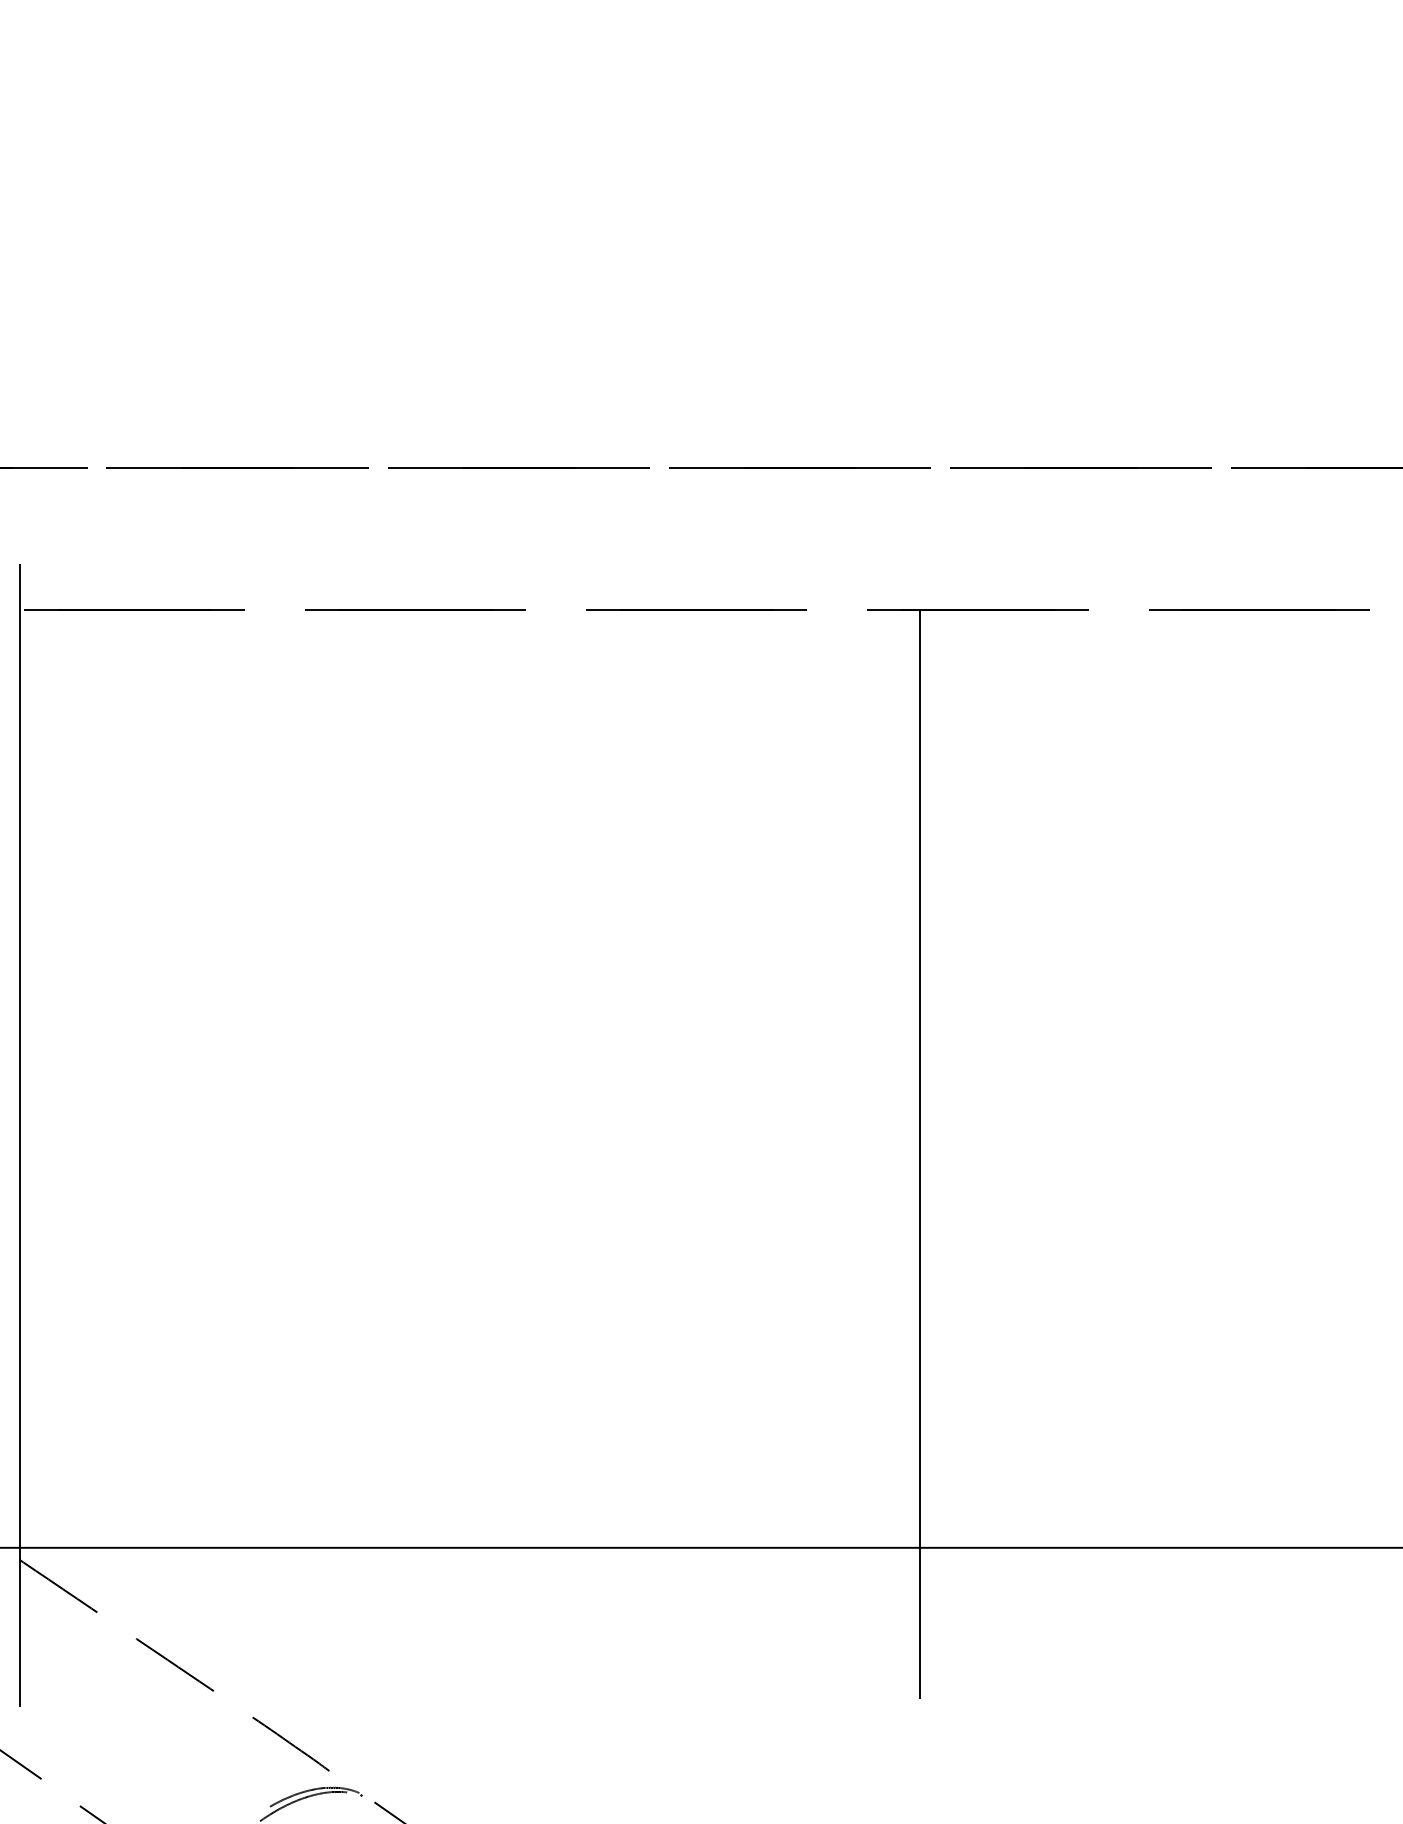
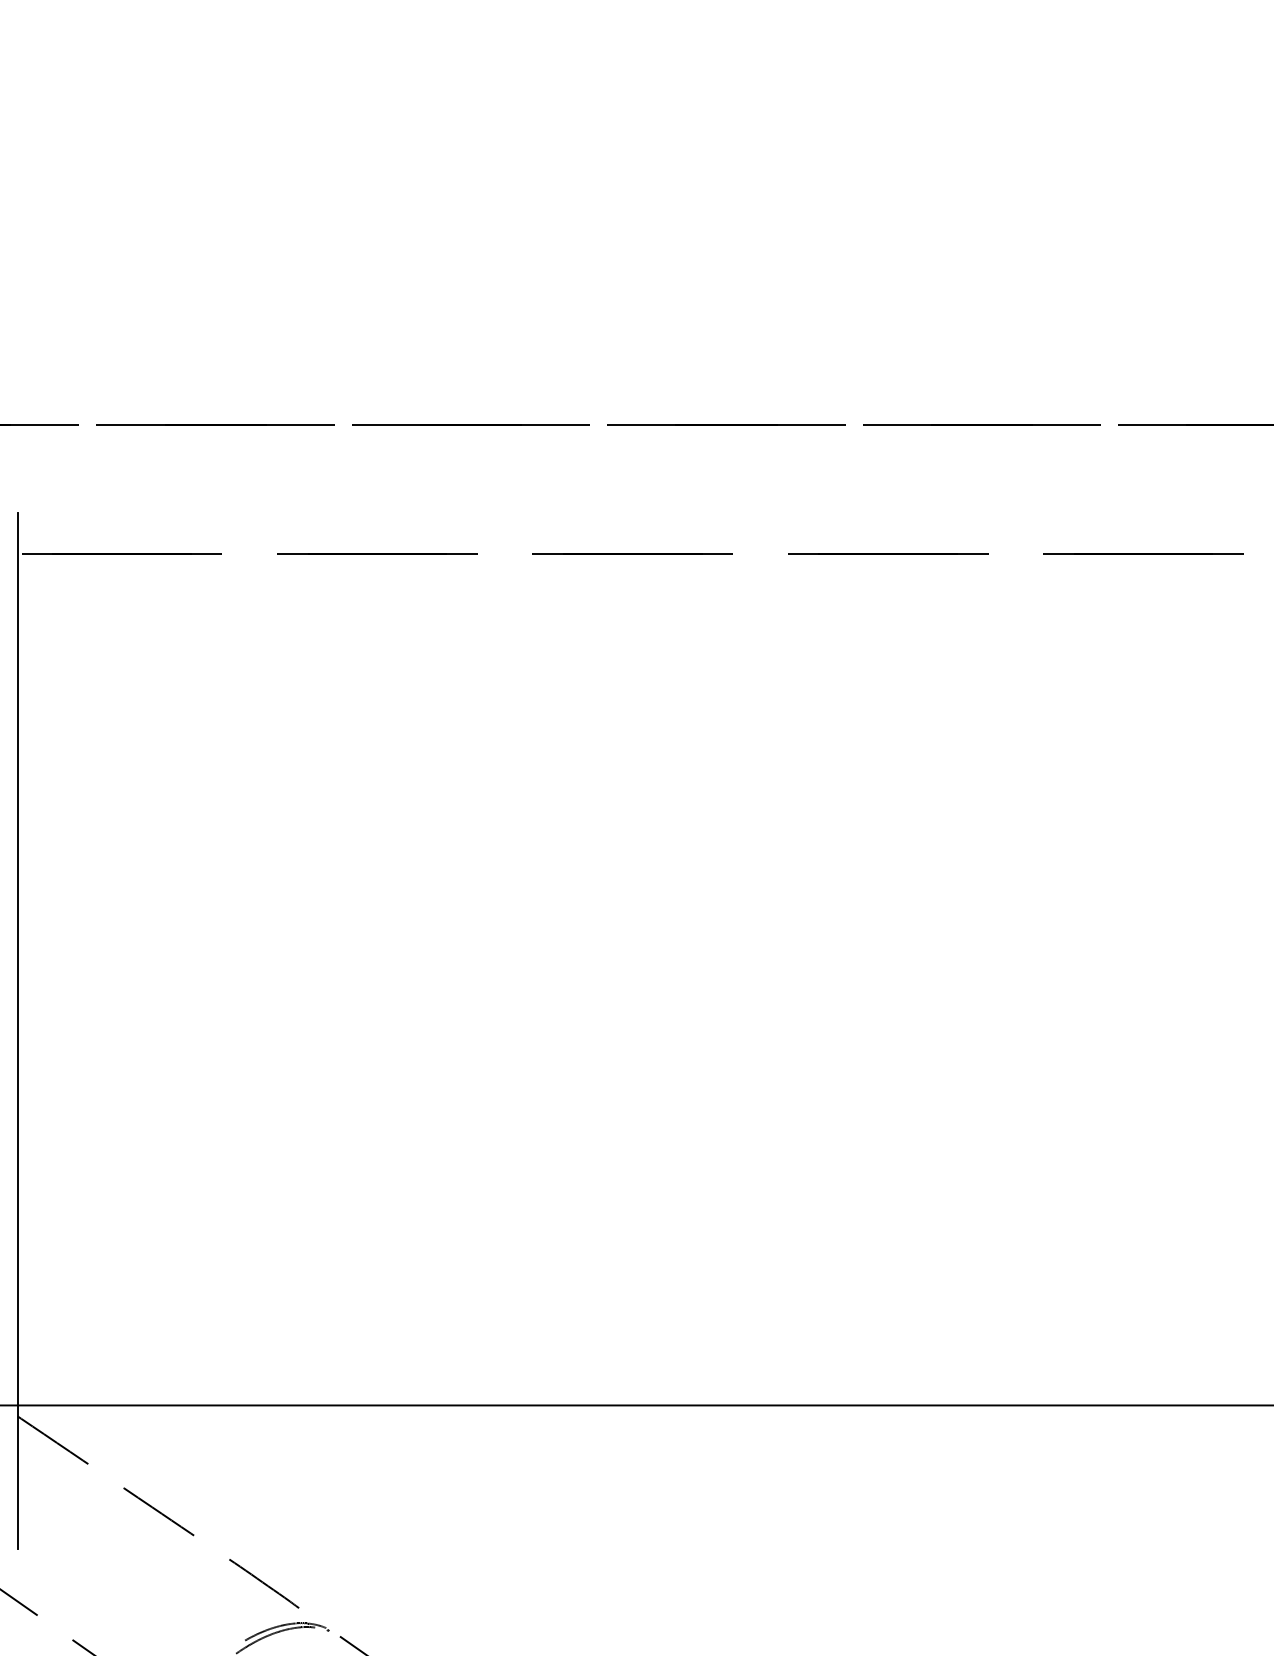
line: (920, 1153) -> (835, 1047), removed

